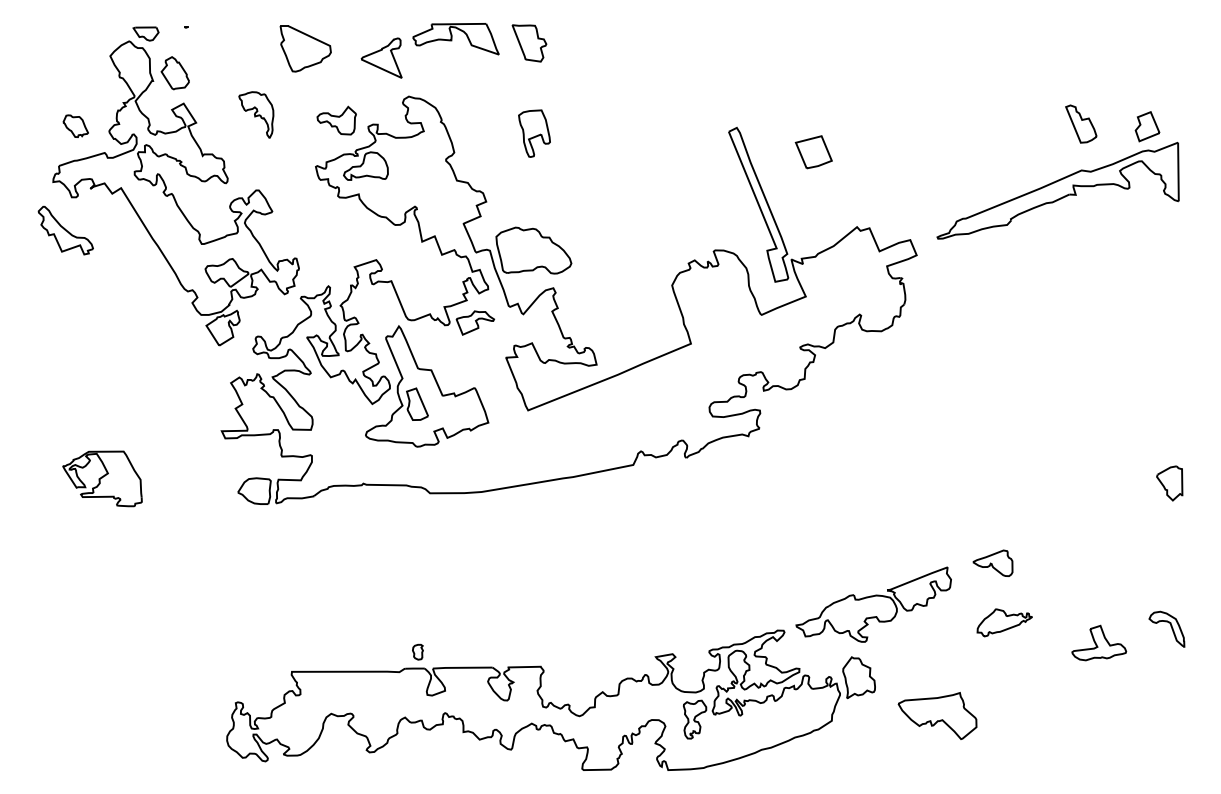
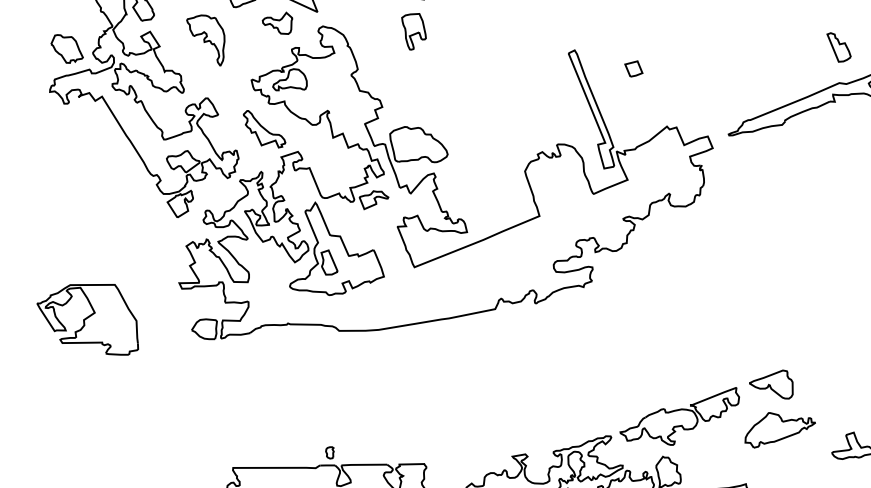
part: (256, 114) -> (205, 40), size x1.43
part: (336, 120) -> (277, 23), moved
part: (75, 126) -> (67, 49), size x1.67
part: (534, 133) -> (414, 31), moved
part: (813, 151) -> (633, 68), size x0.62
part: (65, 230) -> (264, 129), moved
part: (102, 478) -> (87, 319), size x1.67
part: (992, 563) -> (770, 384), size x1.43
part: (1004, 622) -> (780, 430), size x1.67

